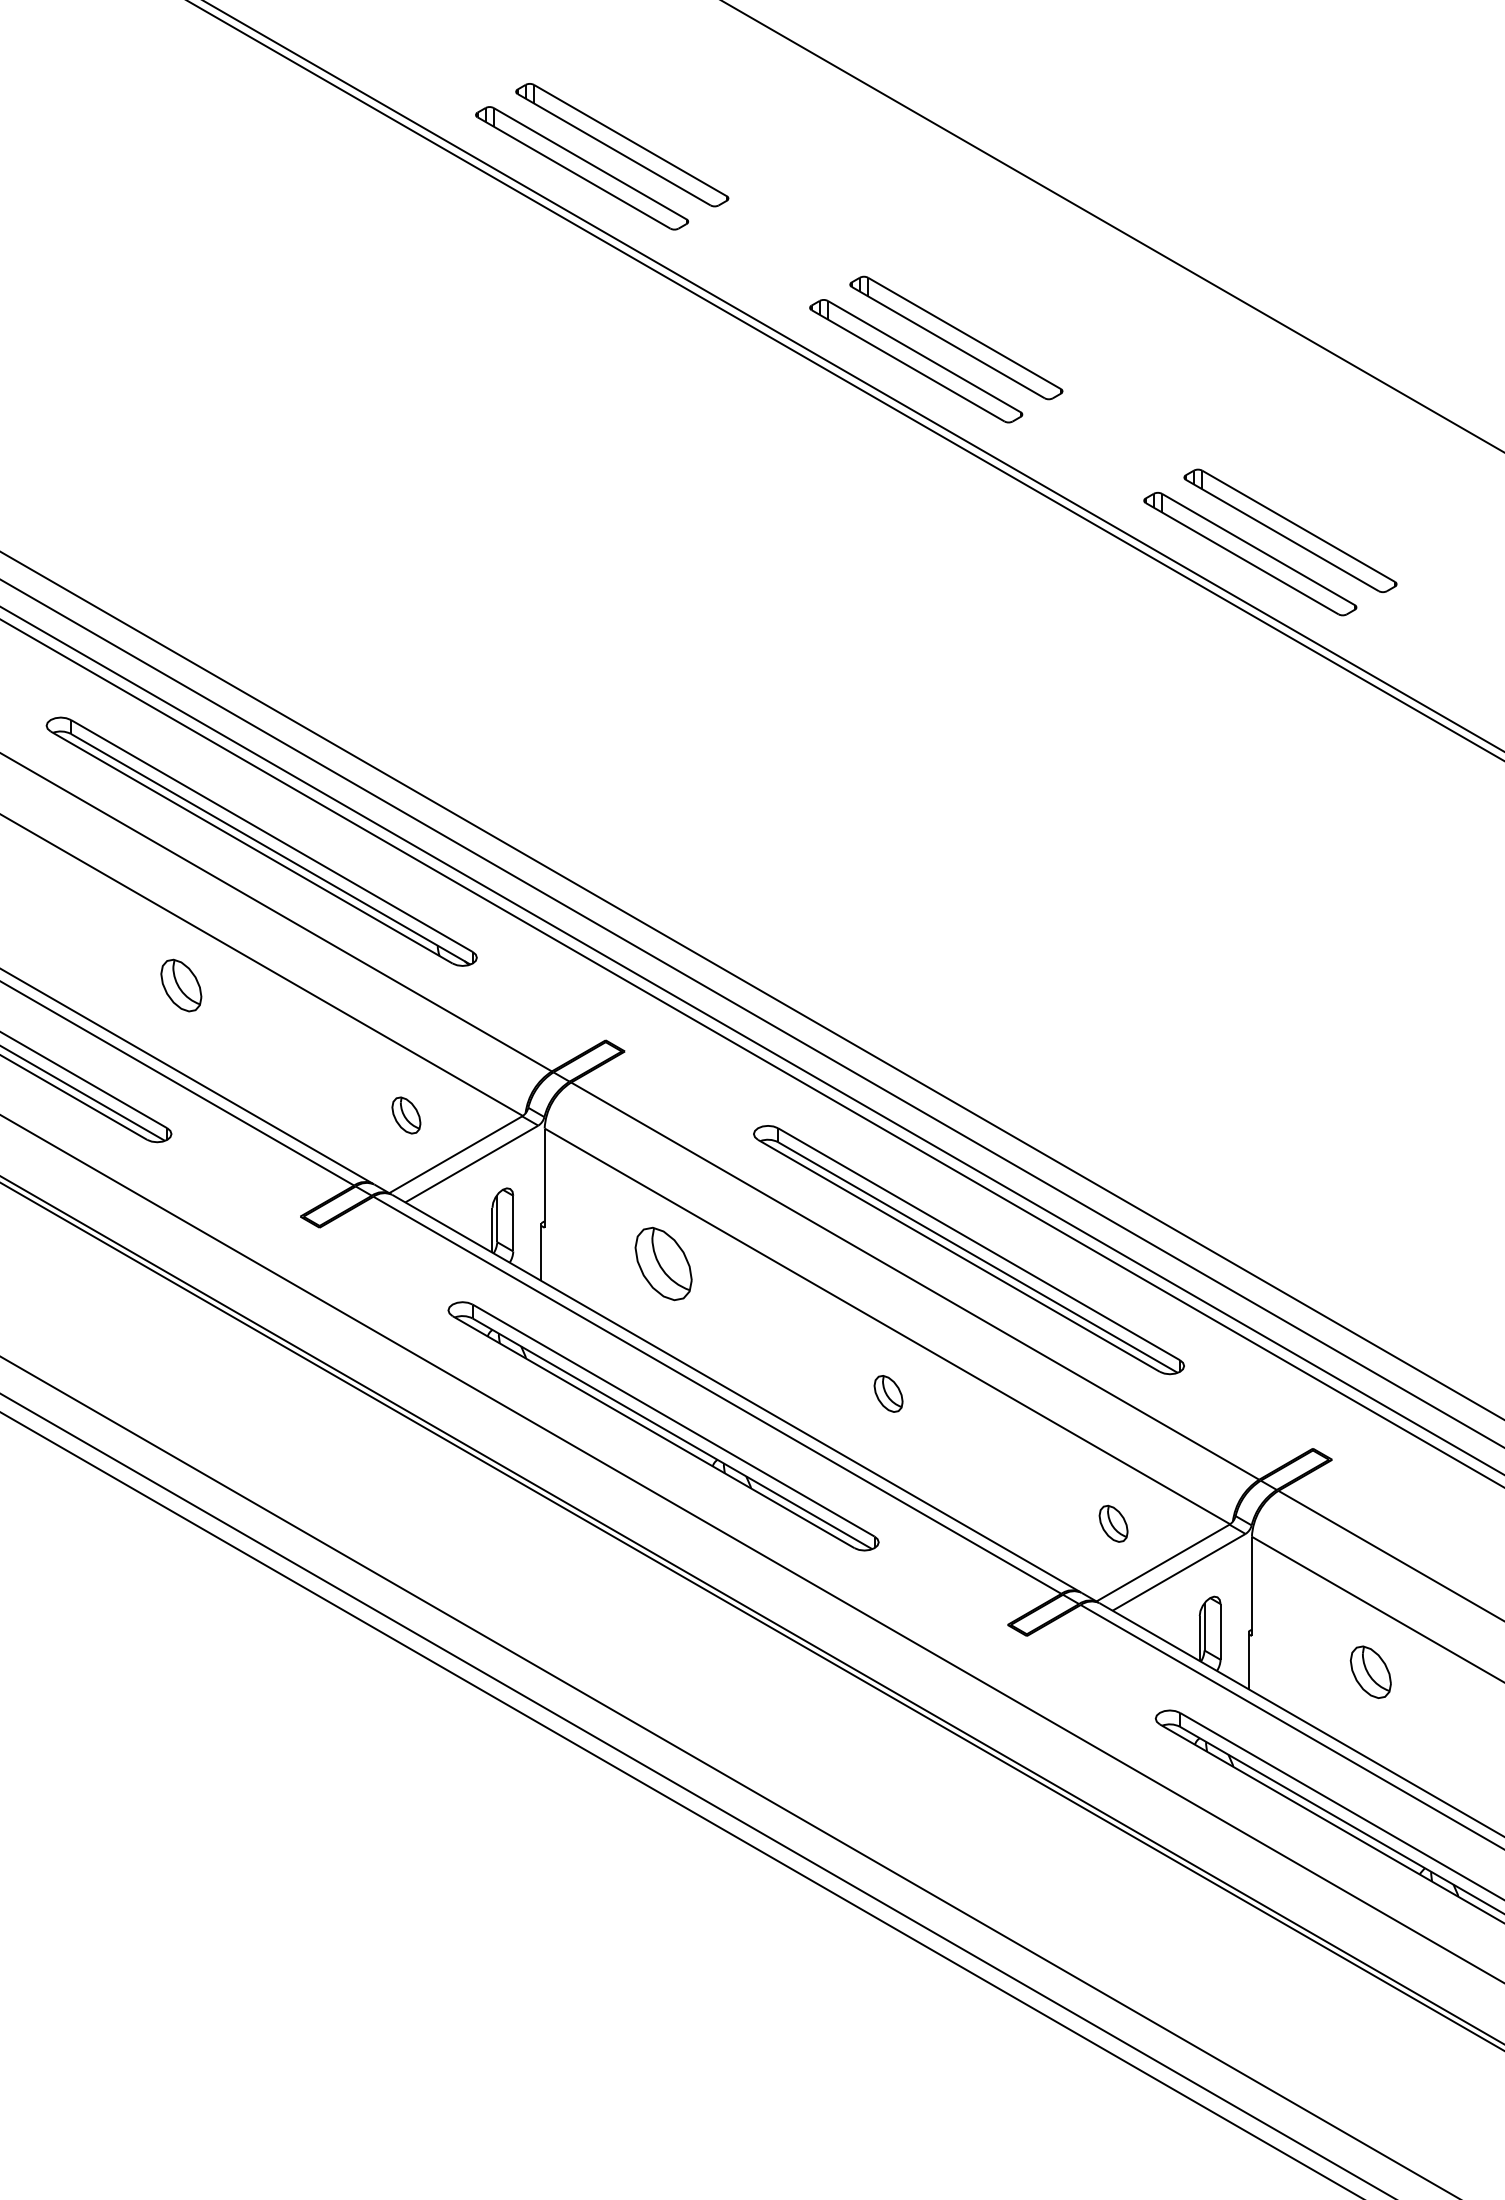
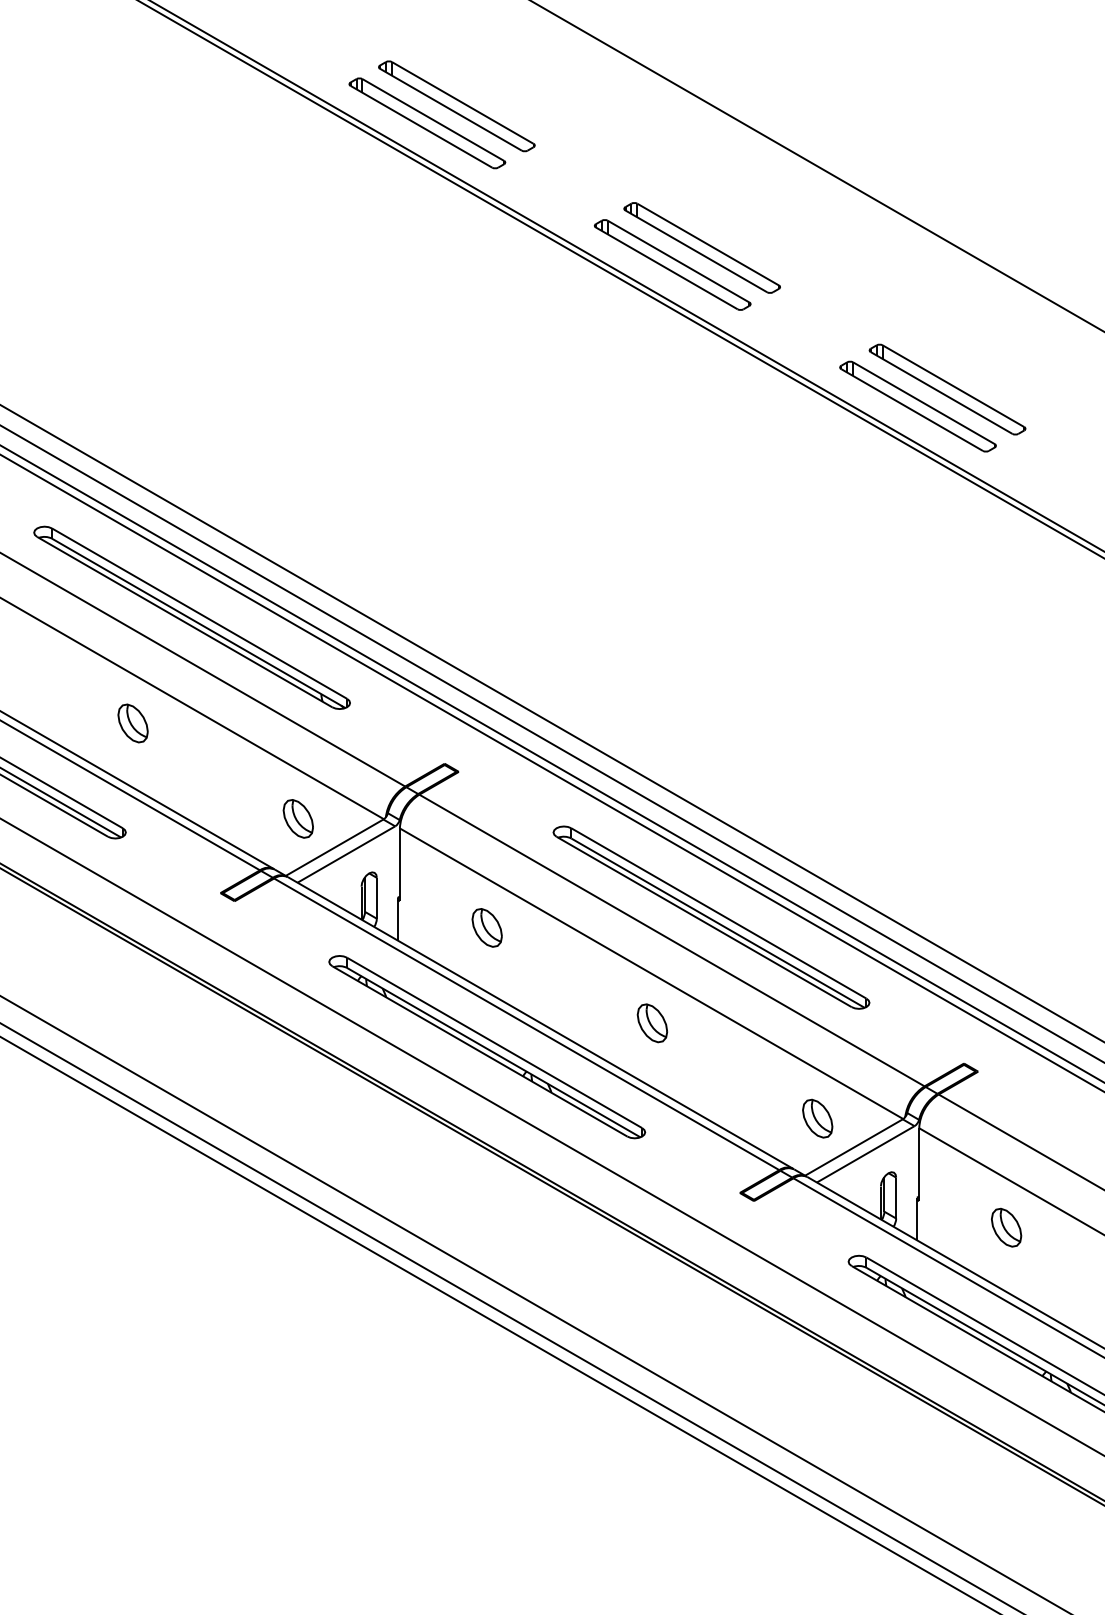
part: (406, 1115) -> (298, 818), size x1.43
part: (663, 1263) -> (487, 927), size x0.71
part: (888, 1393) -> (652, 1023), size x1.43
part: (1113, 1523) -> (817, 1118), size x1.43

